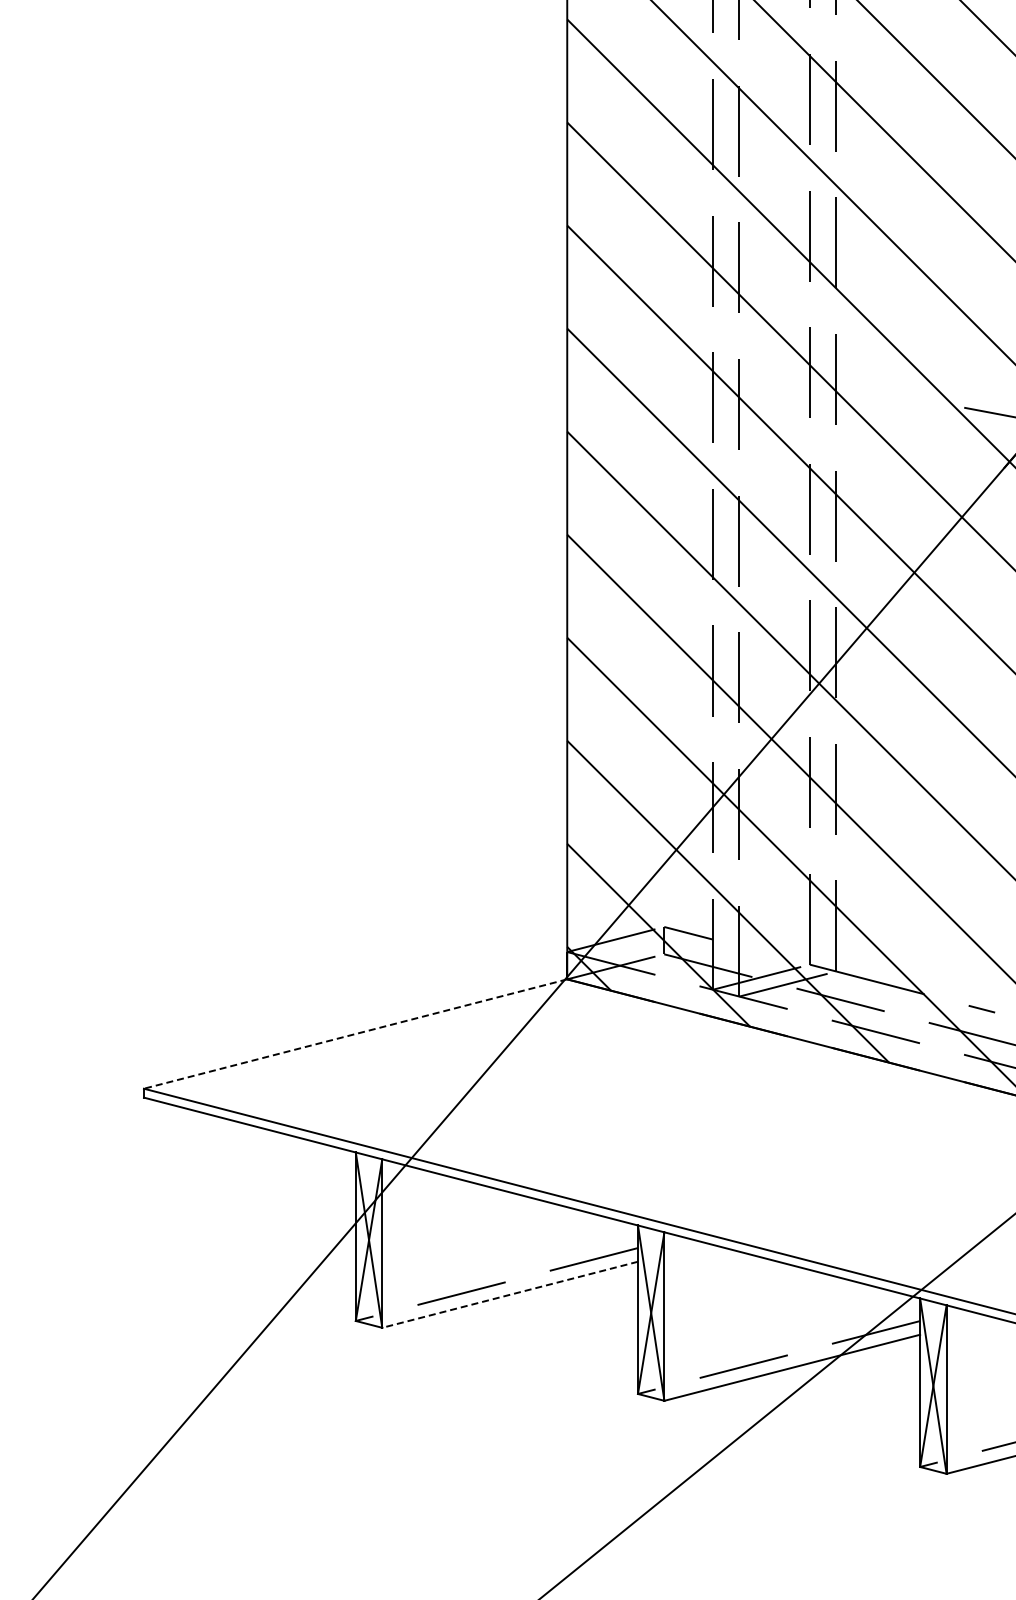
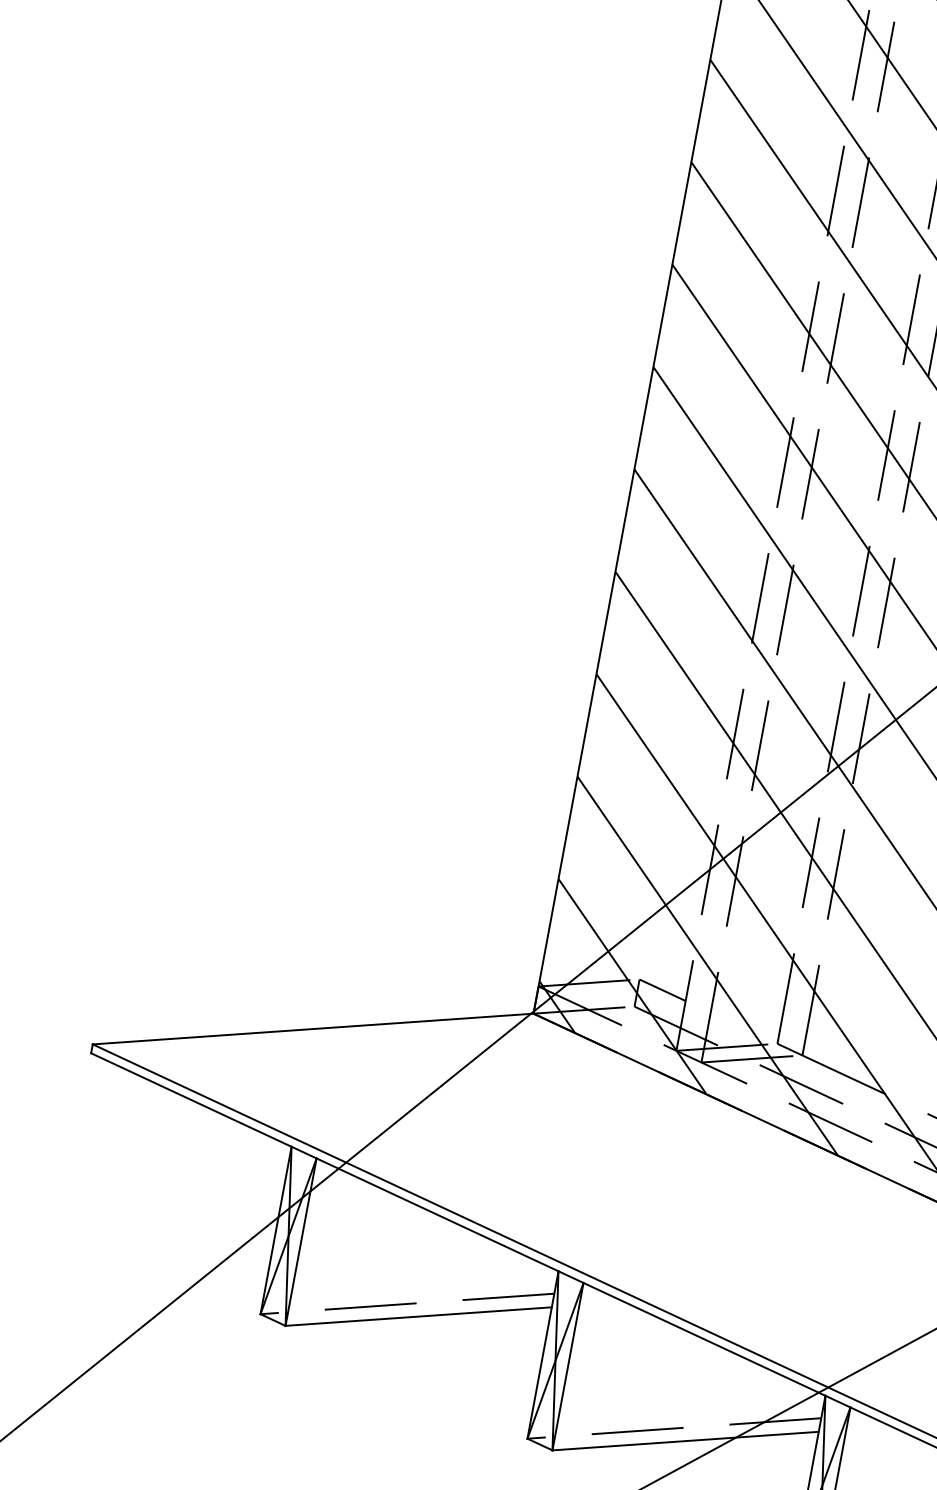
line: (355, 1034) -> (312, 1029), dashed -> solid
line: (509, 1294) -> (418, 1316), dashed -> solid

